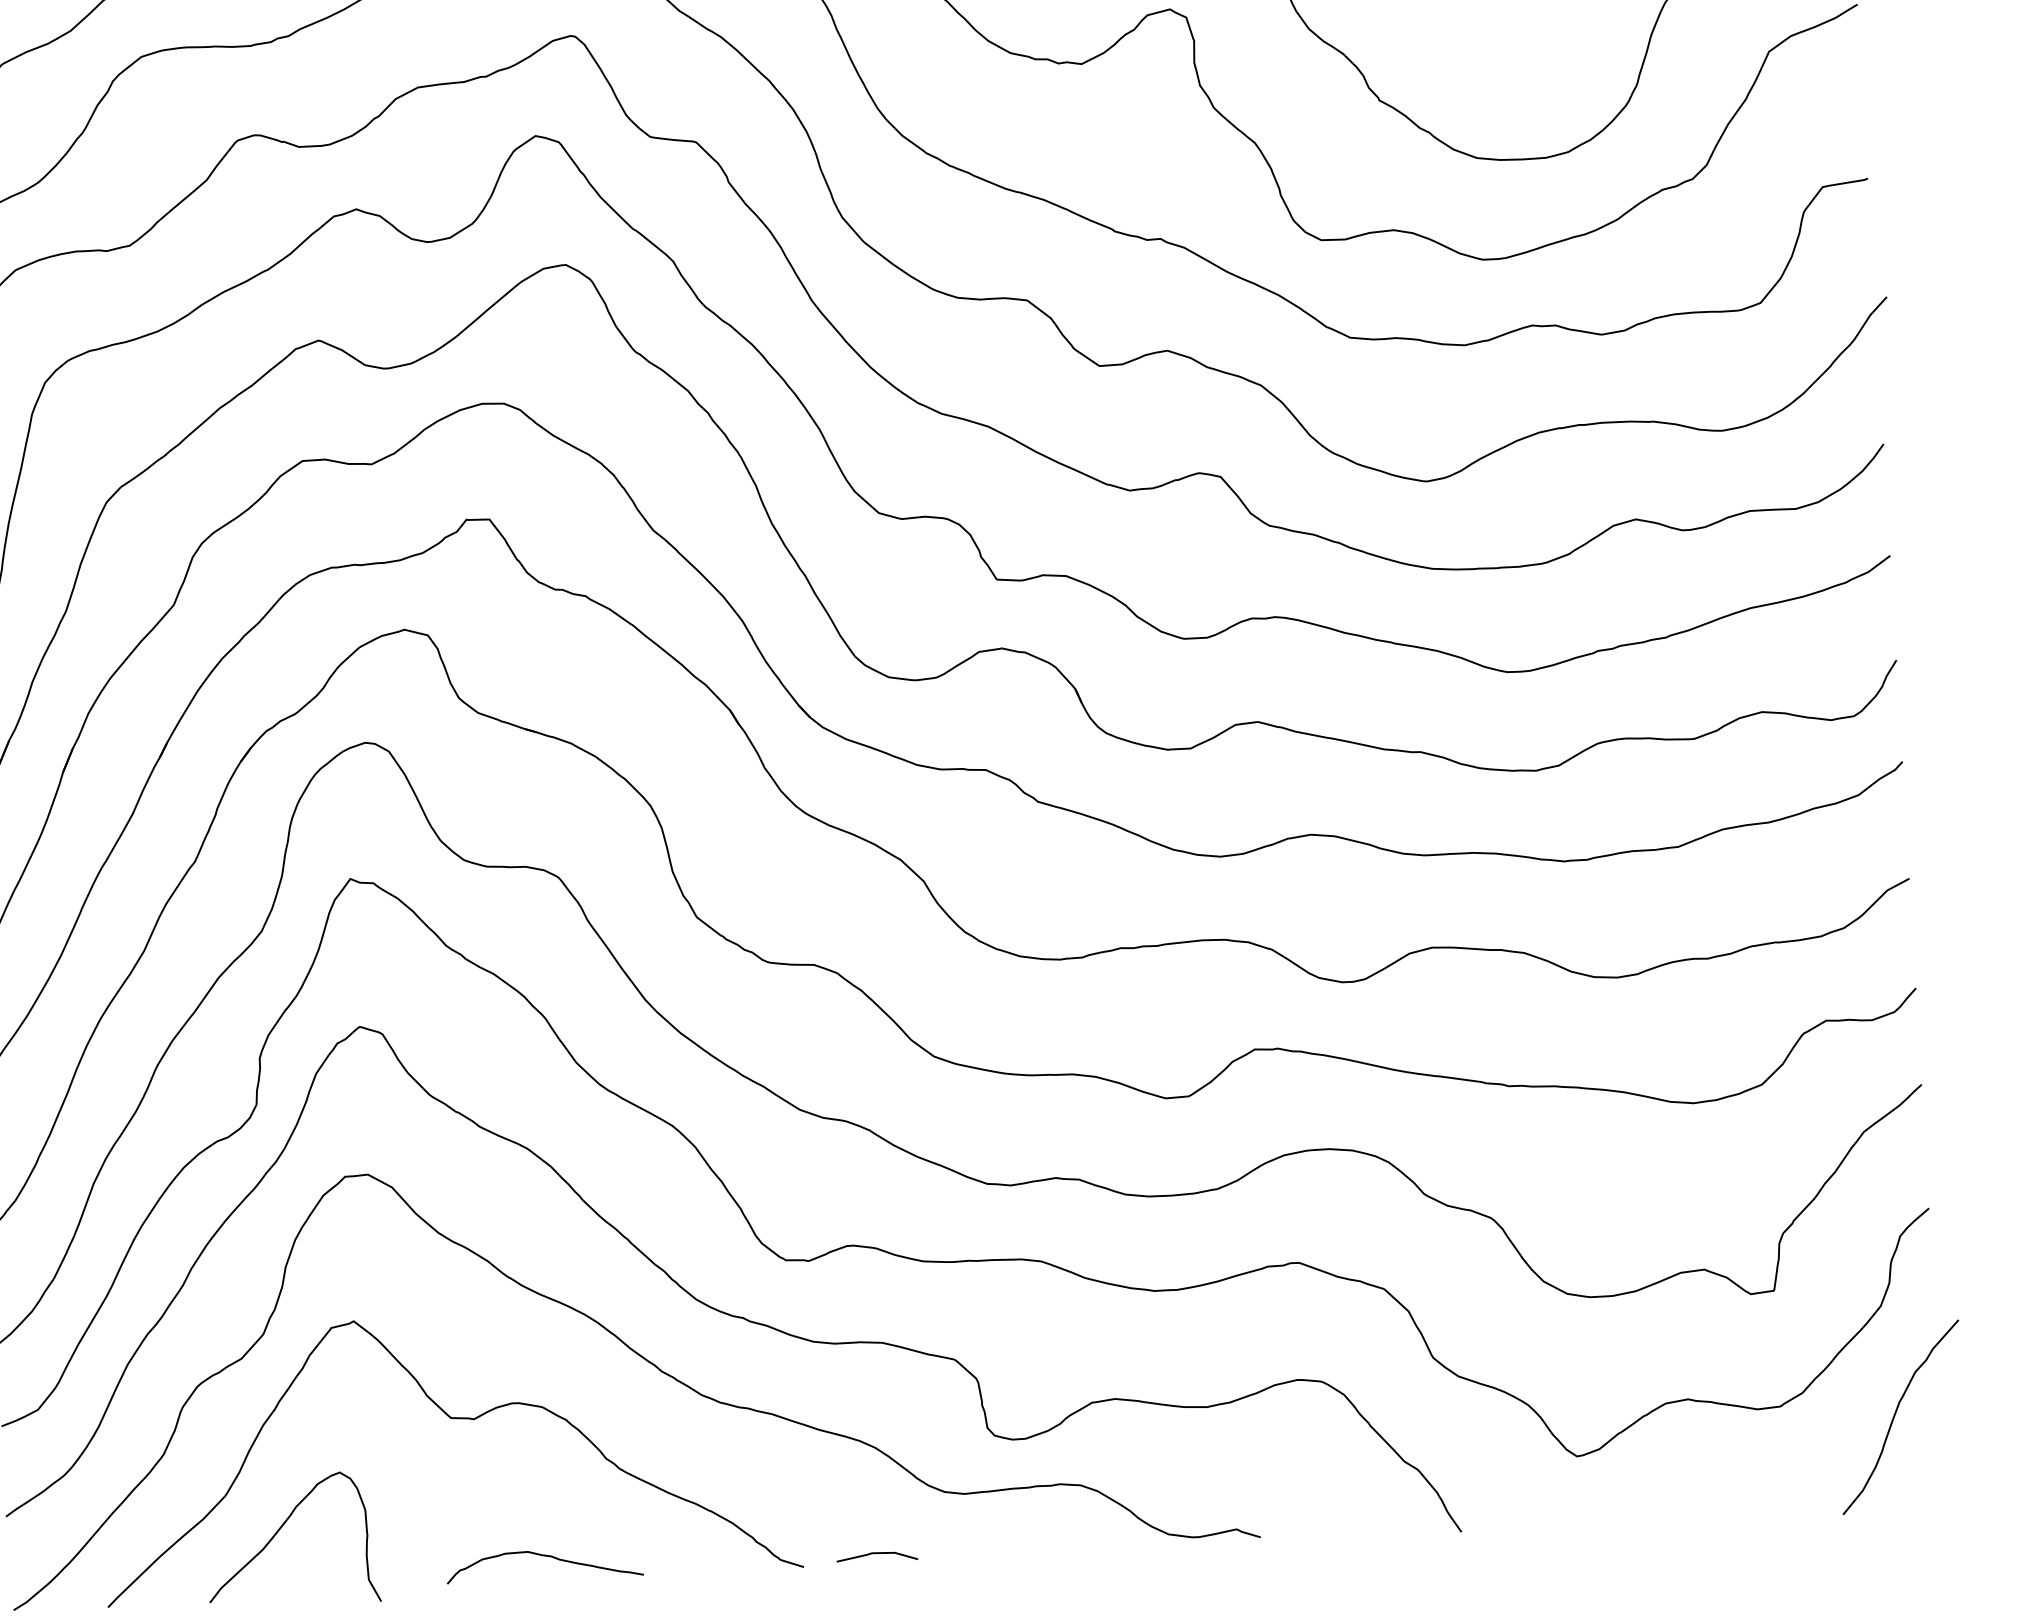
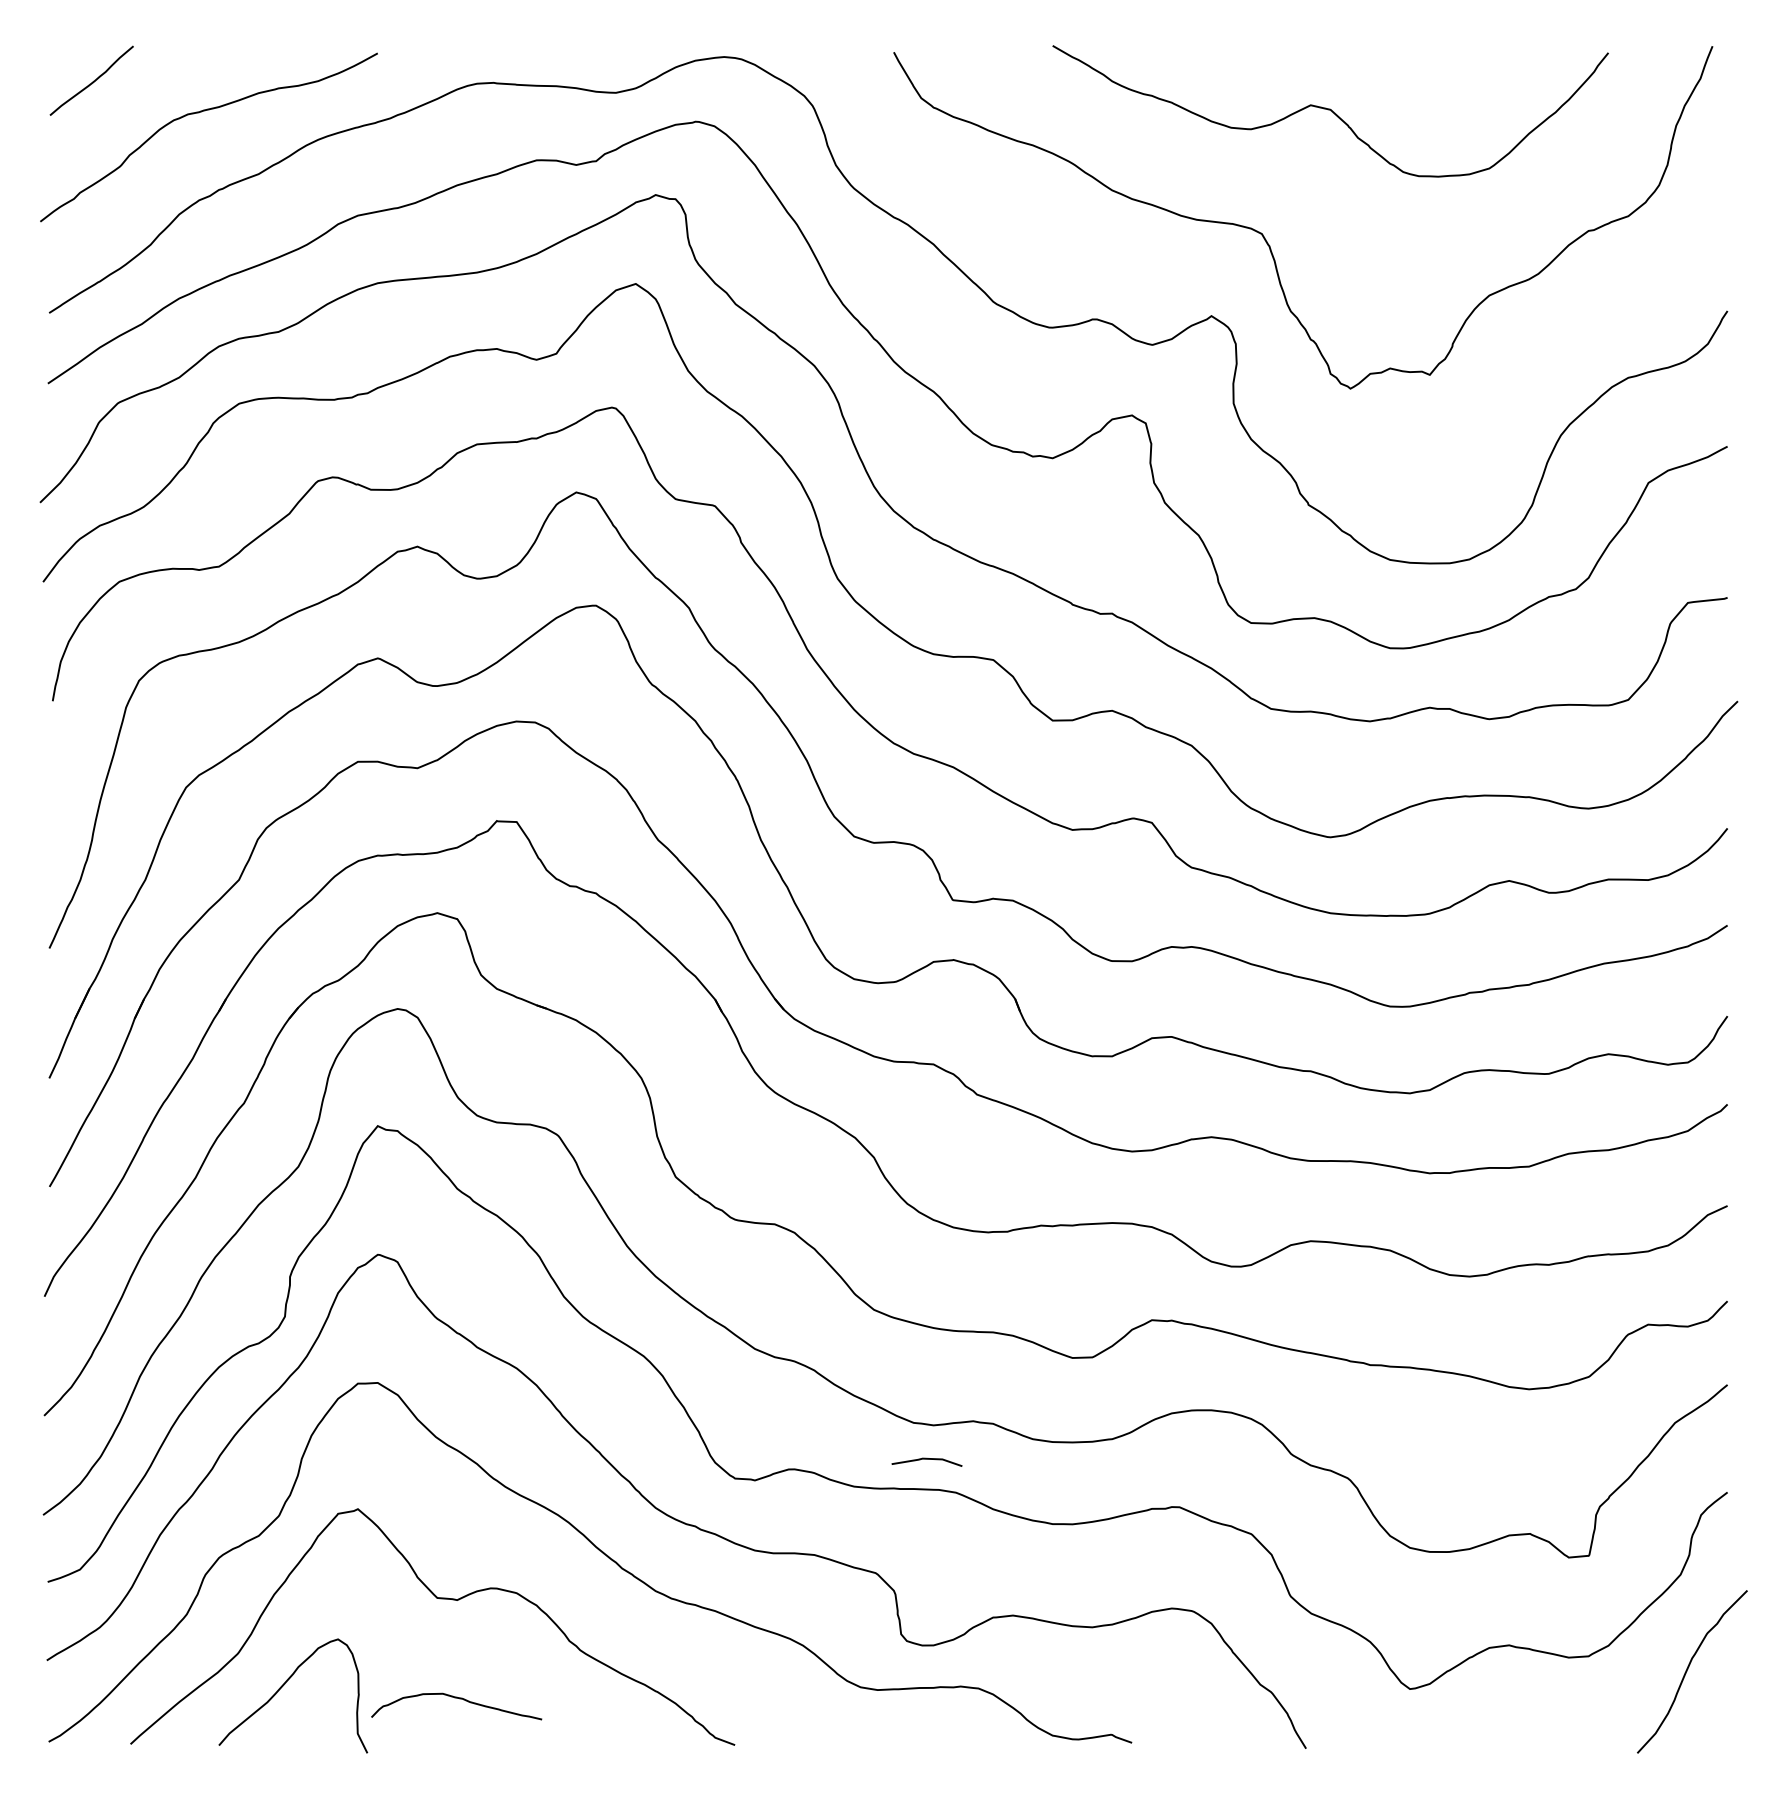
line: (876, 1553) -> (926, 1459), moved
curve: (547, 1557) -> (459, 1699), moved

